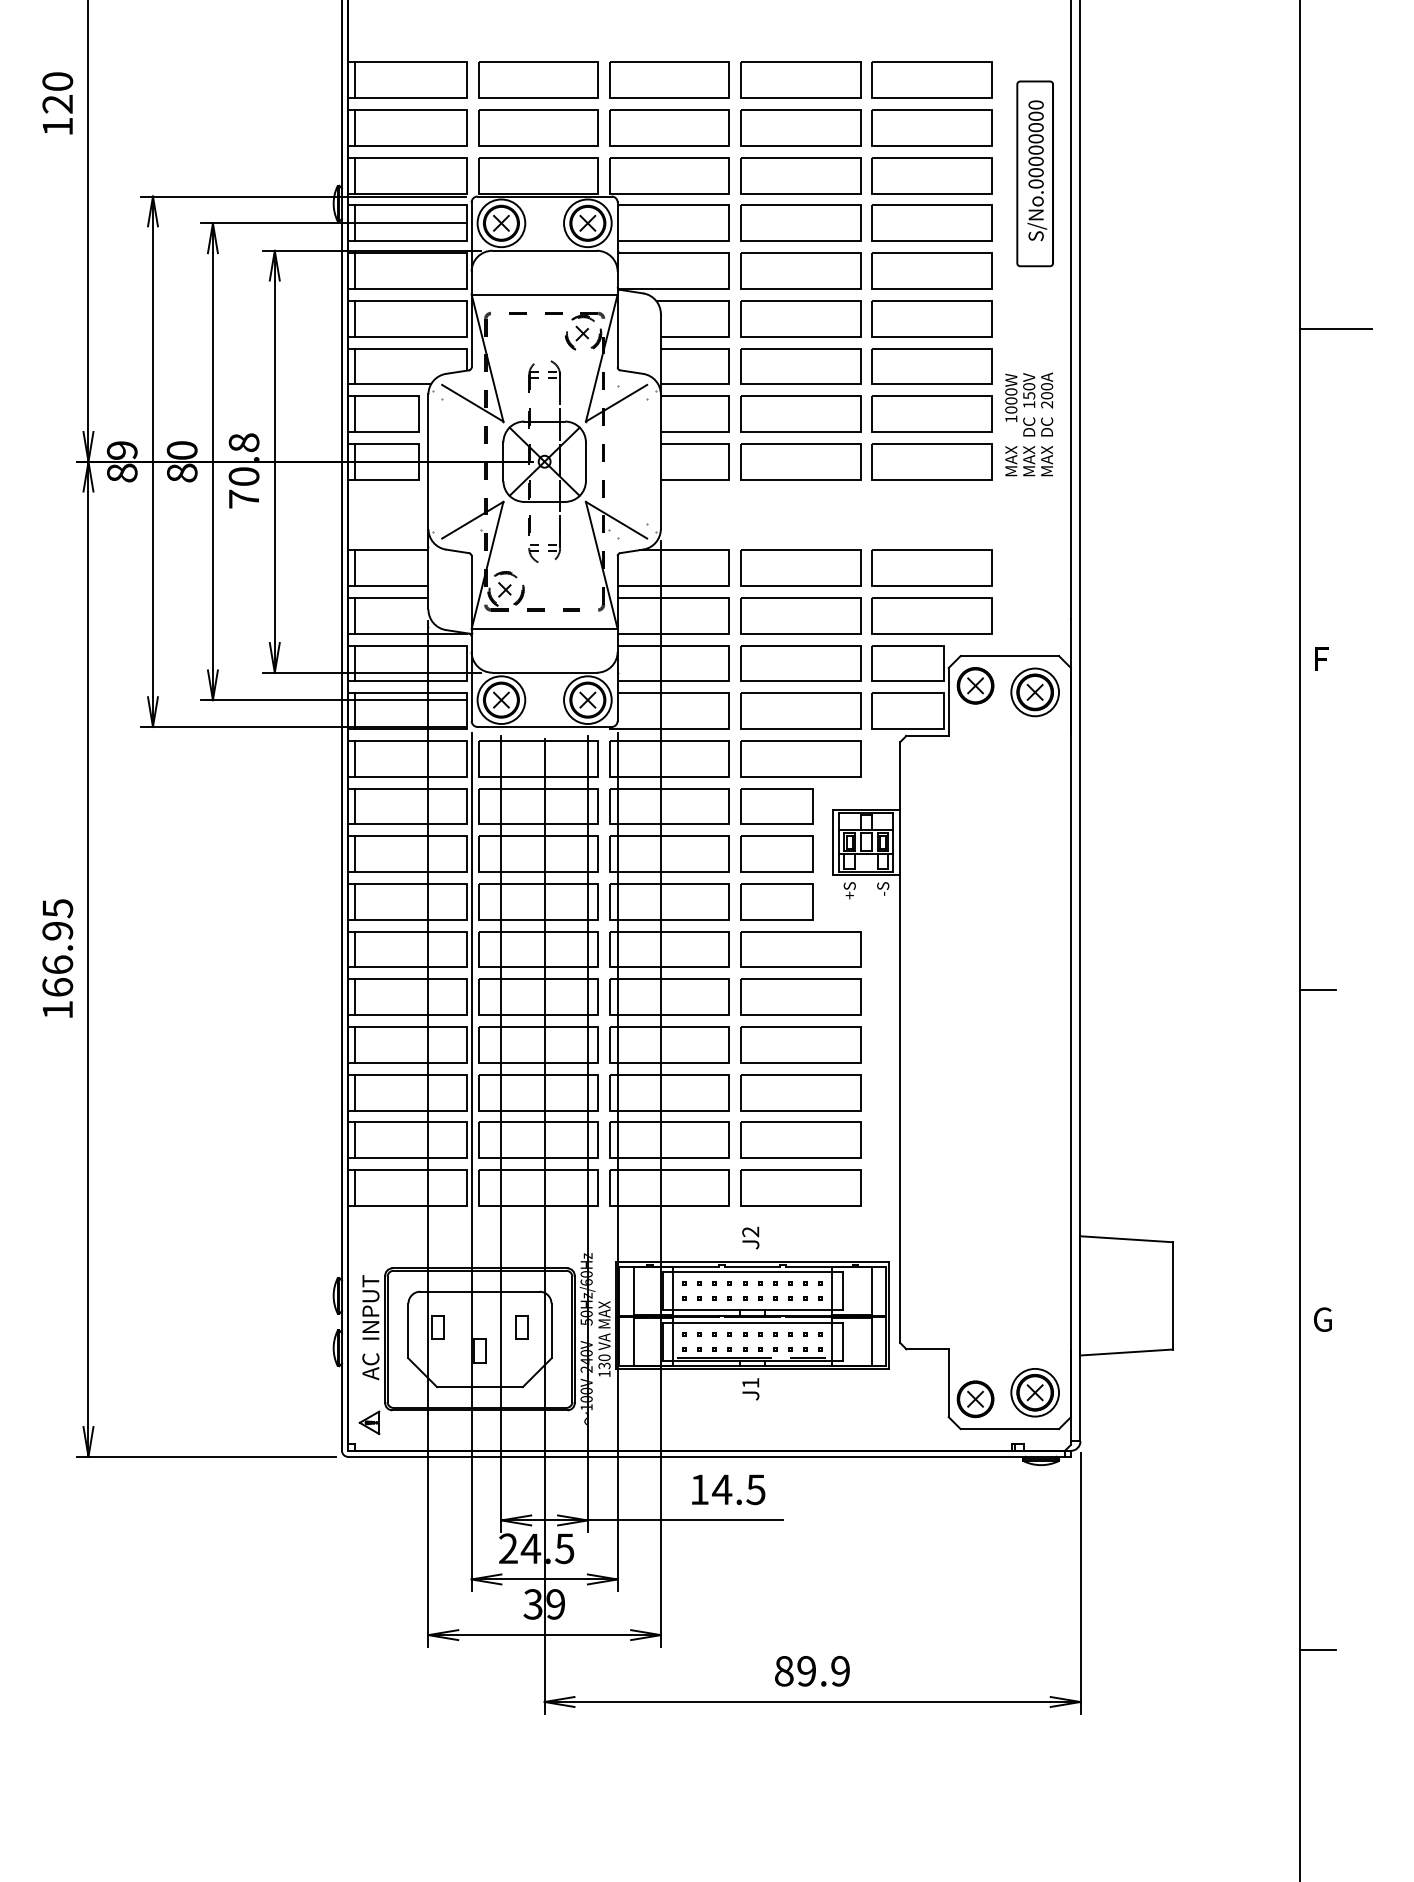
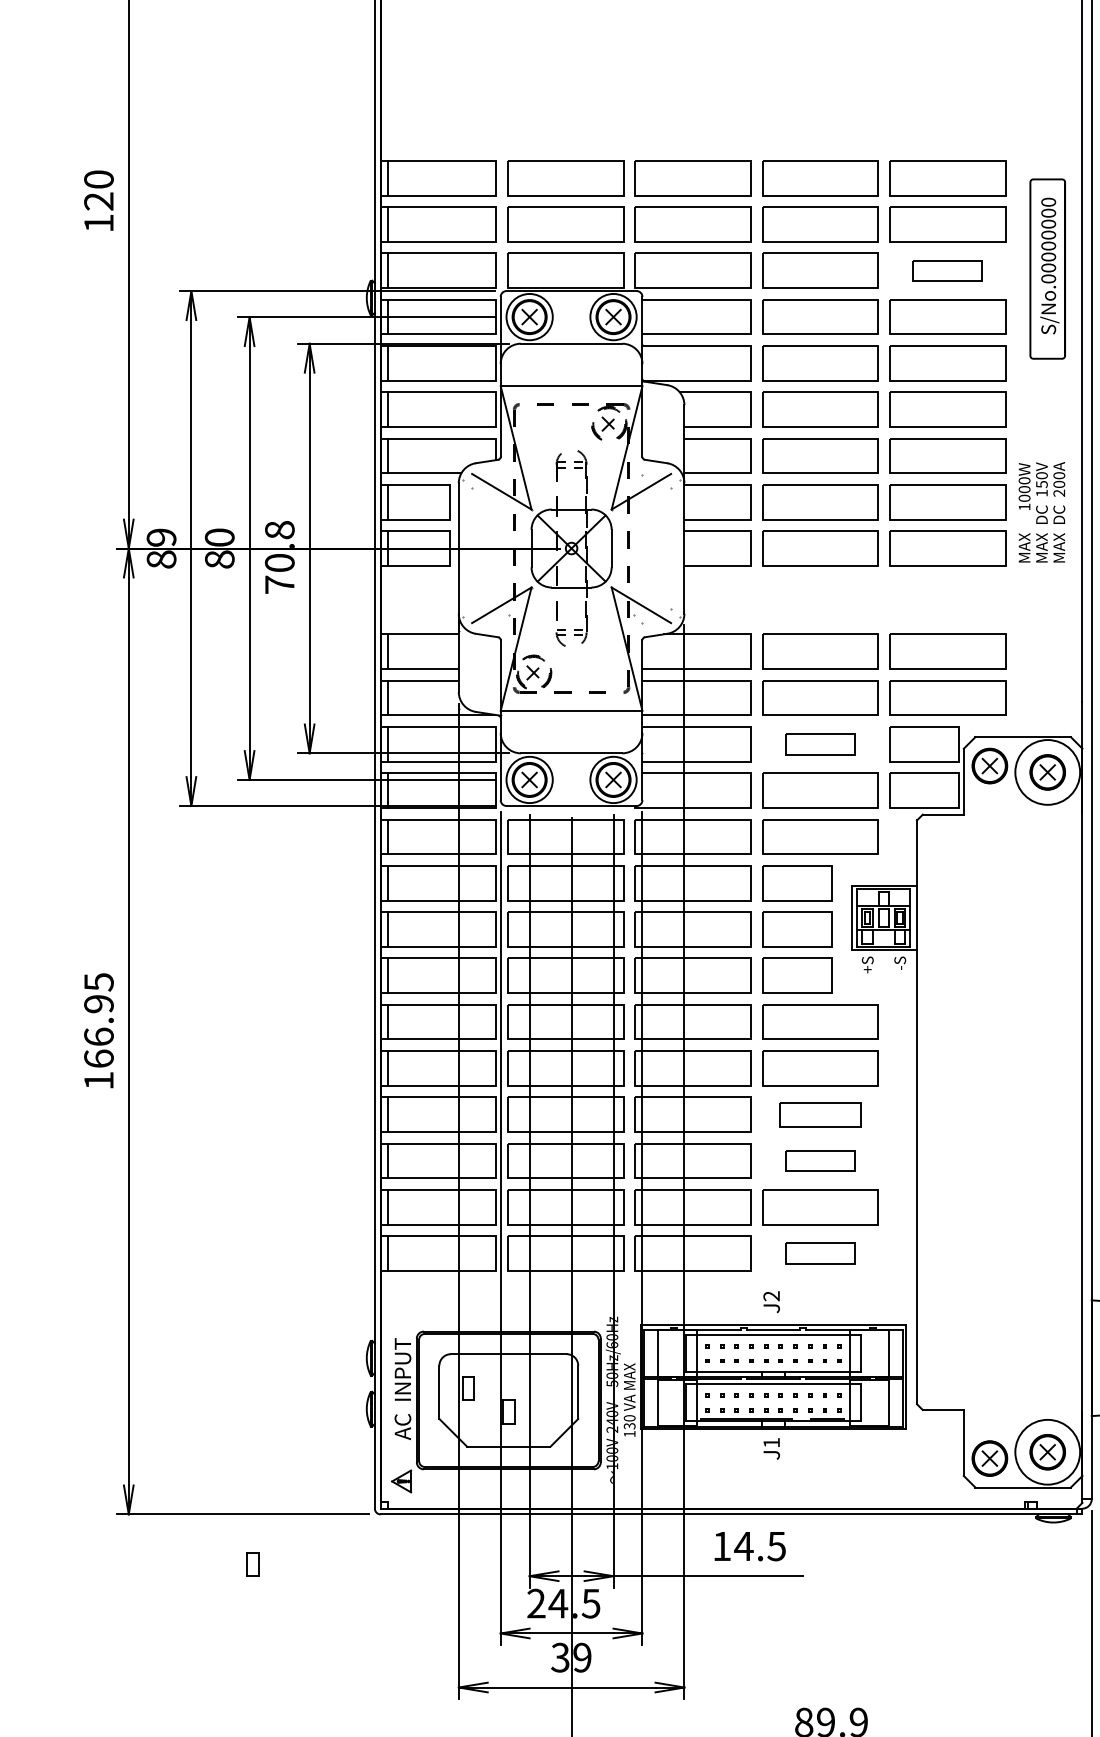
part: (931, 175) -> (947, 270), size x0.6
part: (800, 663) -> (819, 744), size x0.6
circle: (1035, 692) -> (1048, 772), size x1.4
part: (800, 1044) -> (819, 1114), size x0.7
part: (800, 1092) -> (819, 1160), size x0.6
part: (800, 1187) -> (819, 1253), size x0.6
part: (521, 1327) -> (253, 1564), moved
circle: (1035, 1392) -> (1048, 1452), size x1.4

